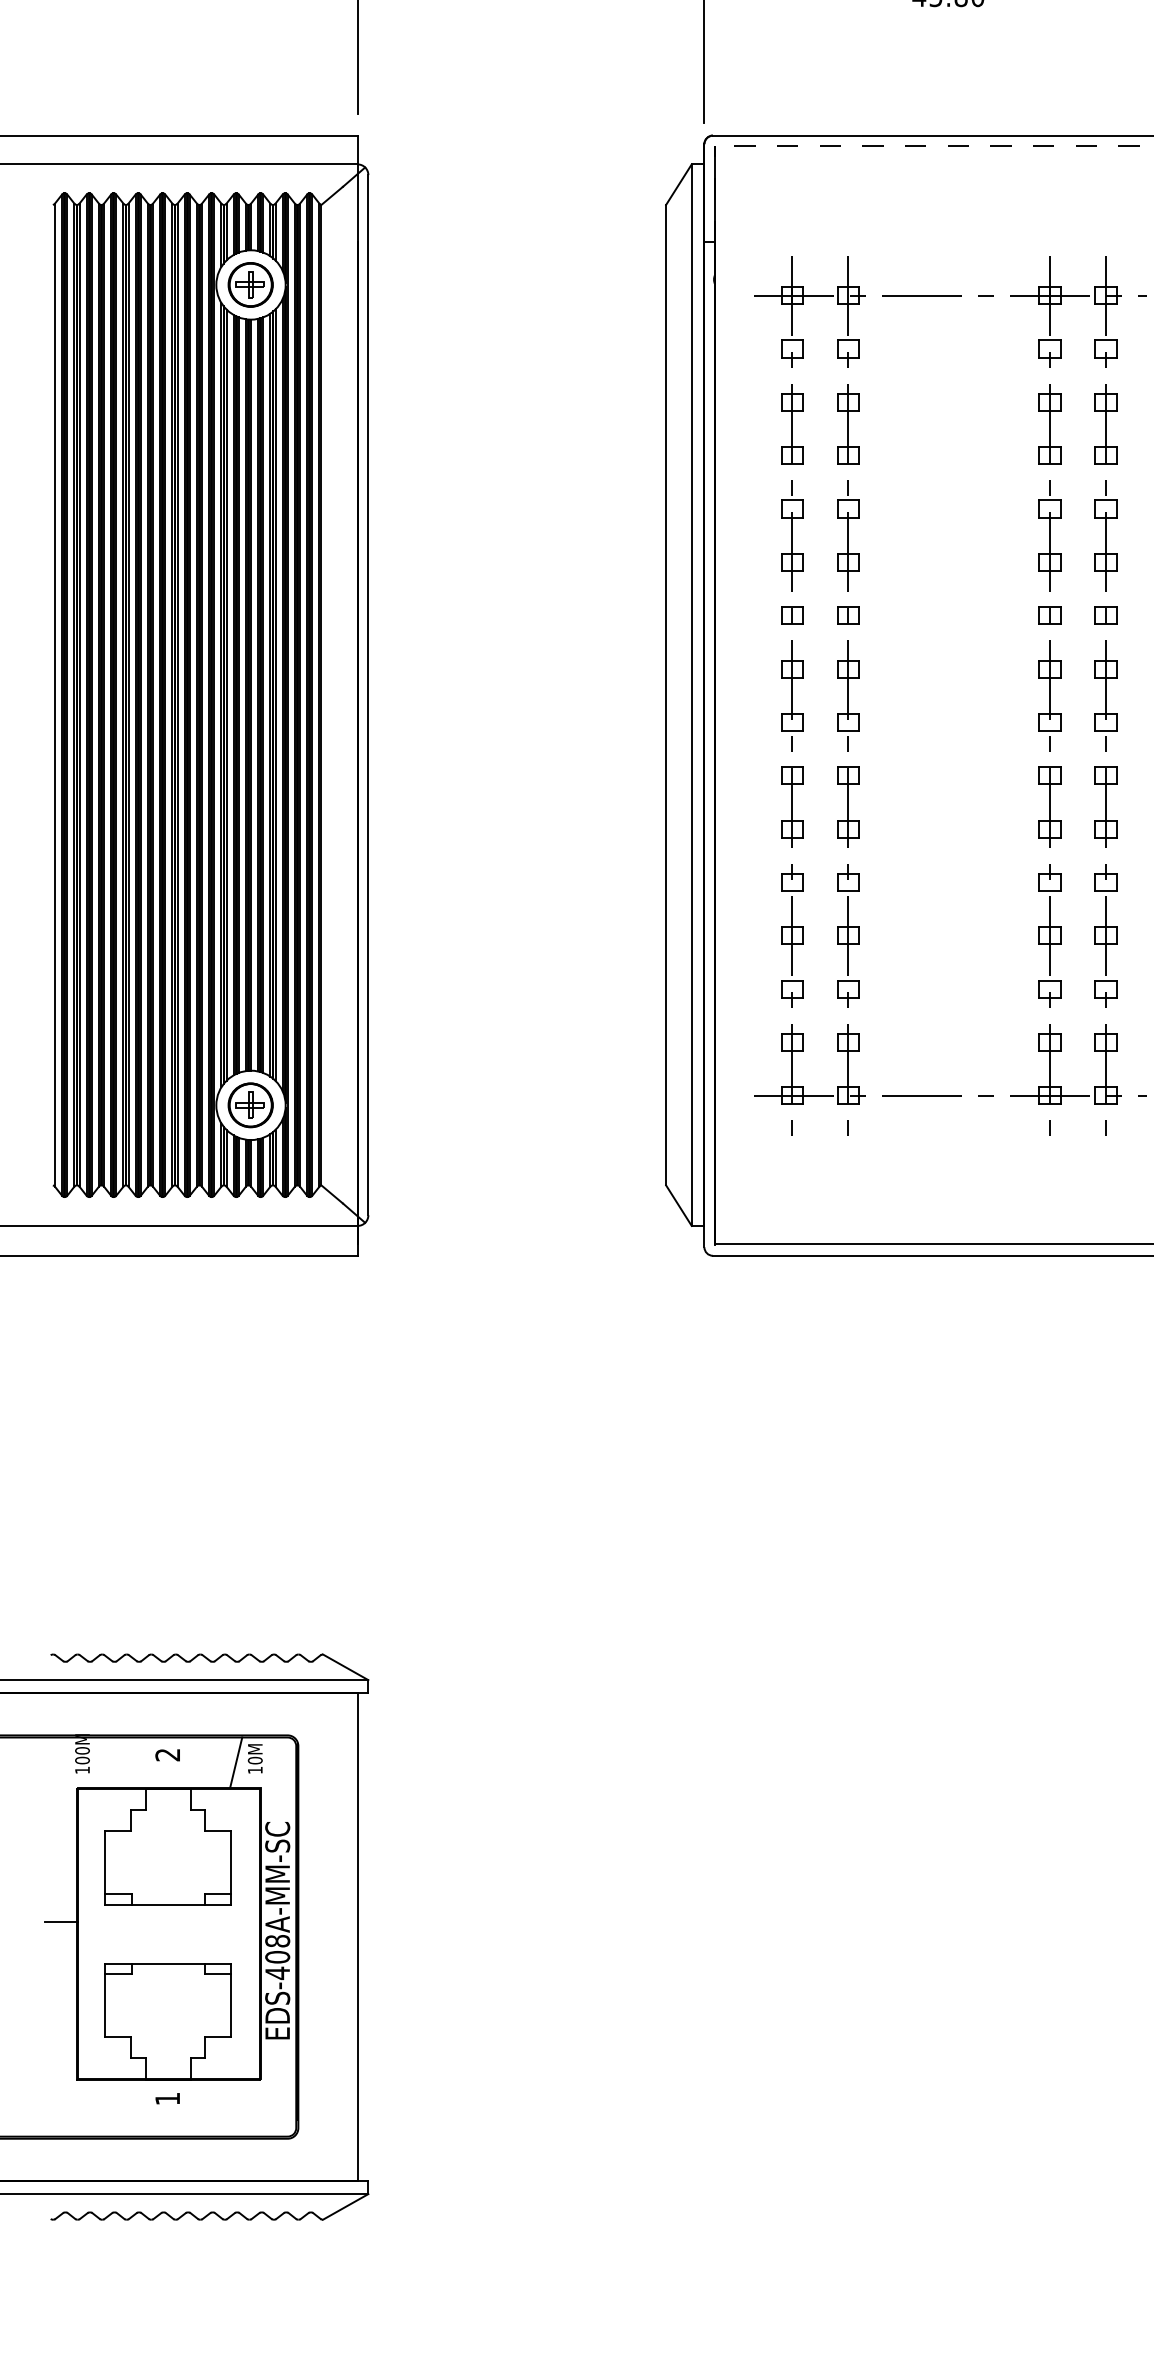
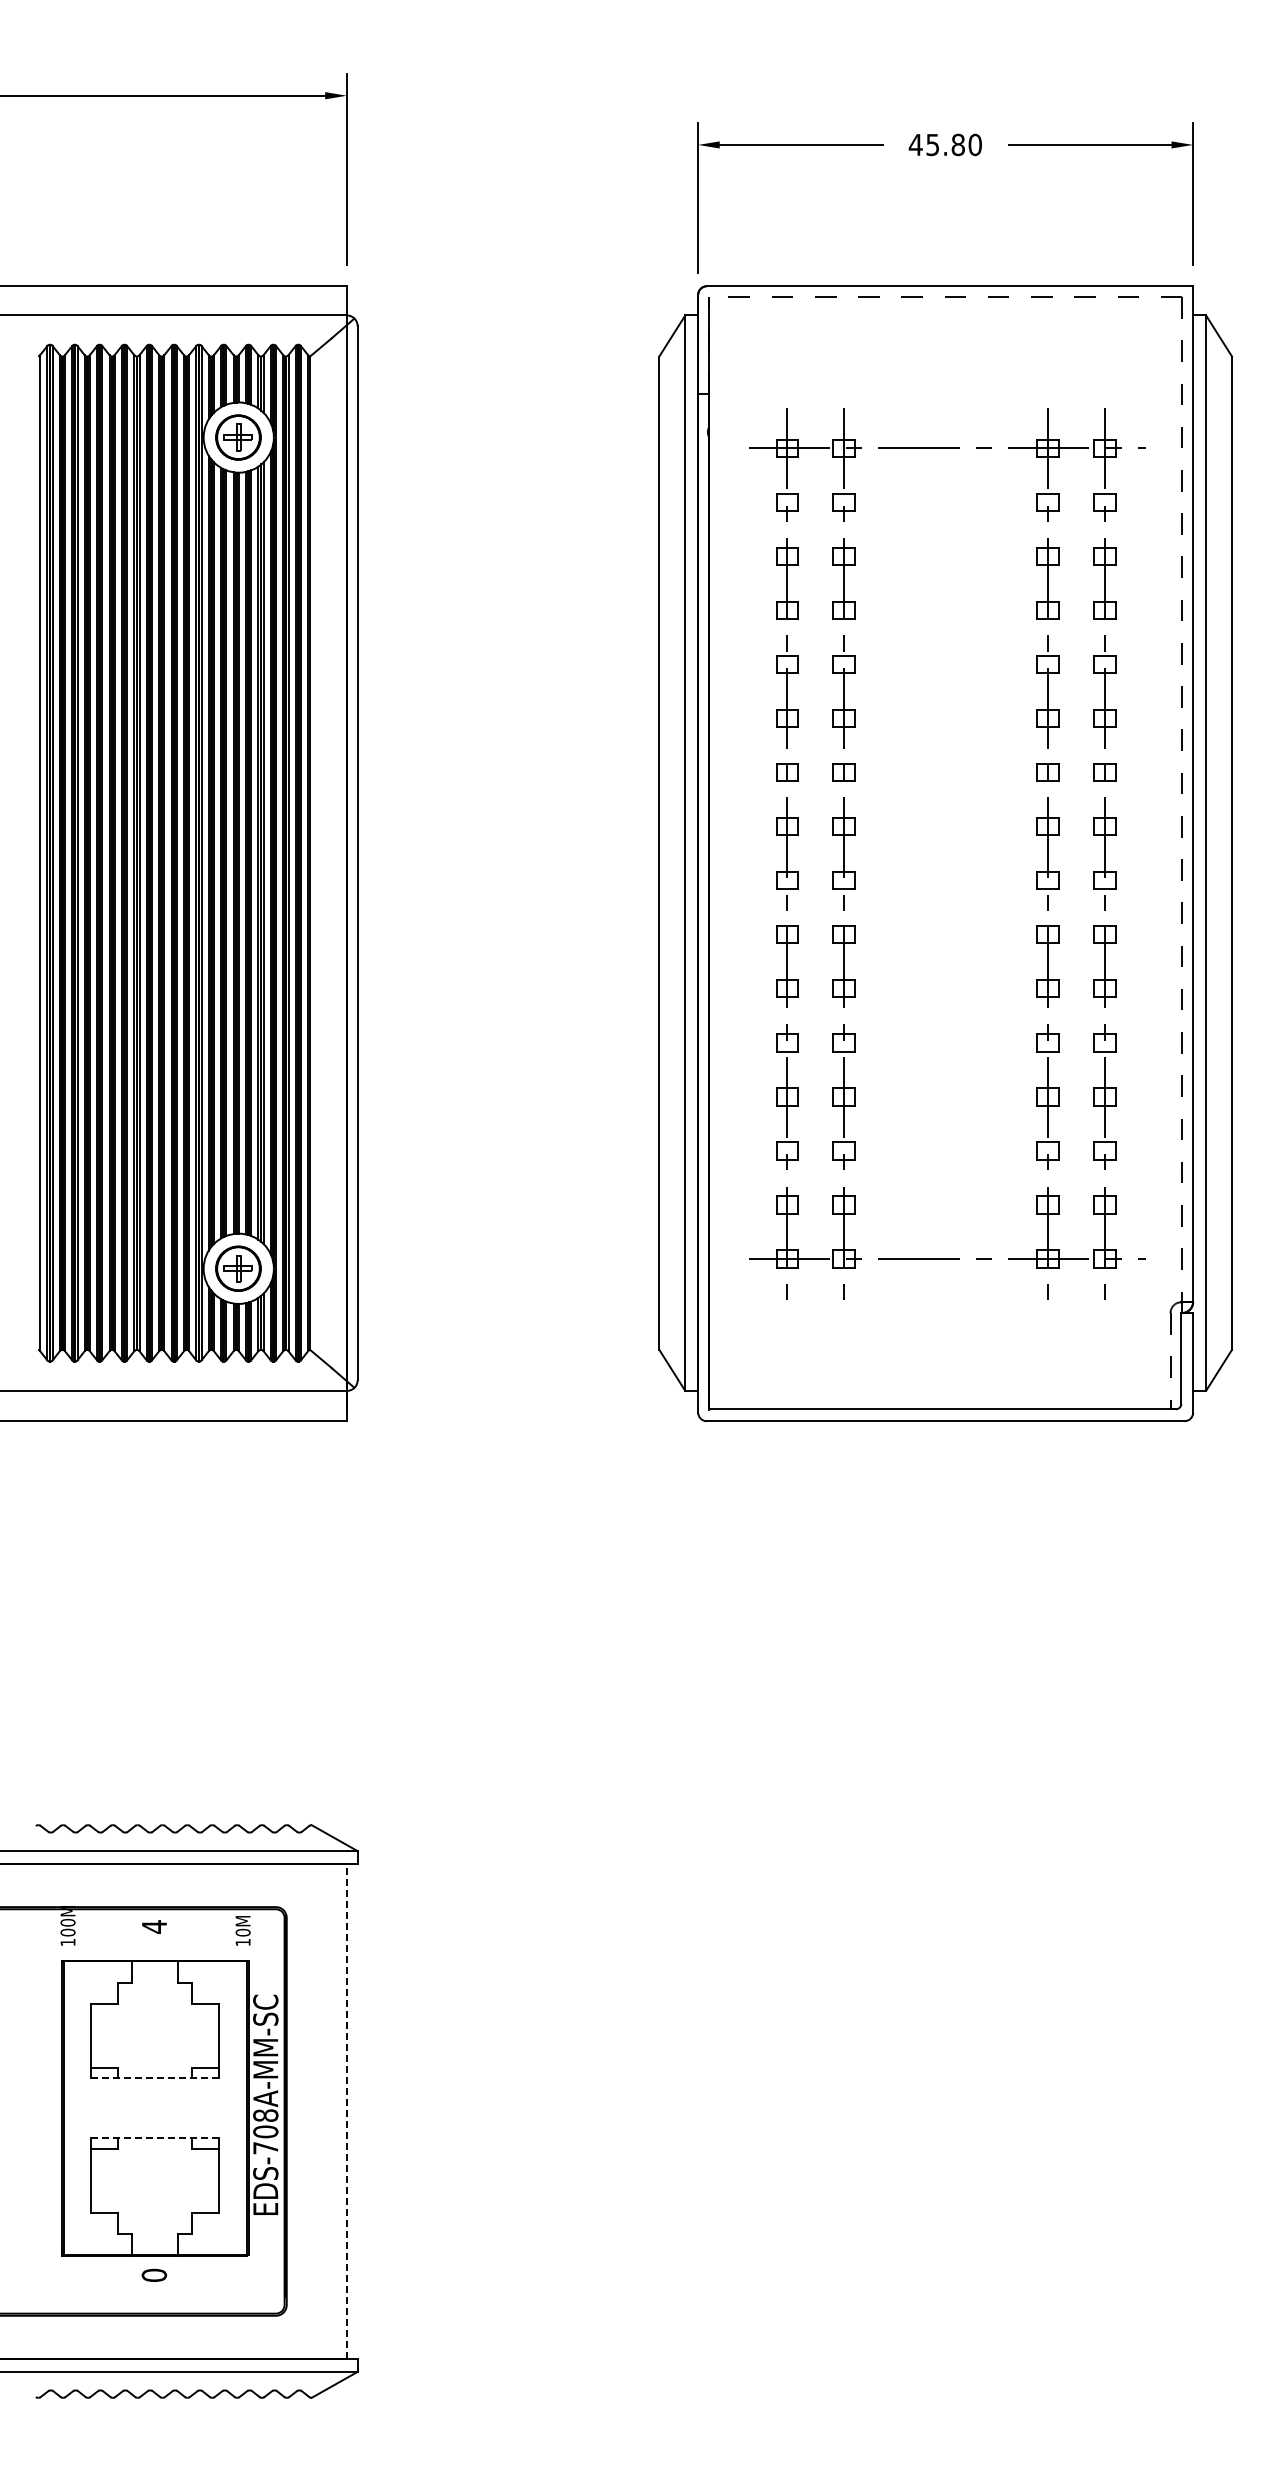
text: (166, 1754) -> (153, 1926), 2 -> 4
line: (235, 1762) -> (223, 1934), removed
line: (168, 1904) -> (155, 2078), solid -> dashed
line: (61, 1922) -> (46, 2096), removed
line: (357, 1937) -> (346, 2111), solid -> dashed
line: (168, 1963) -> (155, 2138), solid -> dashed
text: (277, 1972) -> (265, 2147), EDS-408A-MM-SC -> EDS-708A-MM-SC
text: (167, 2098) -> (154, 2274), 1 -> 0

